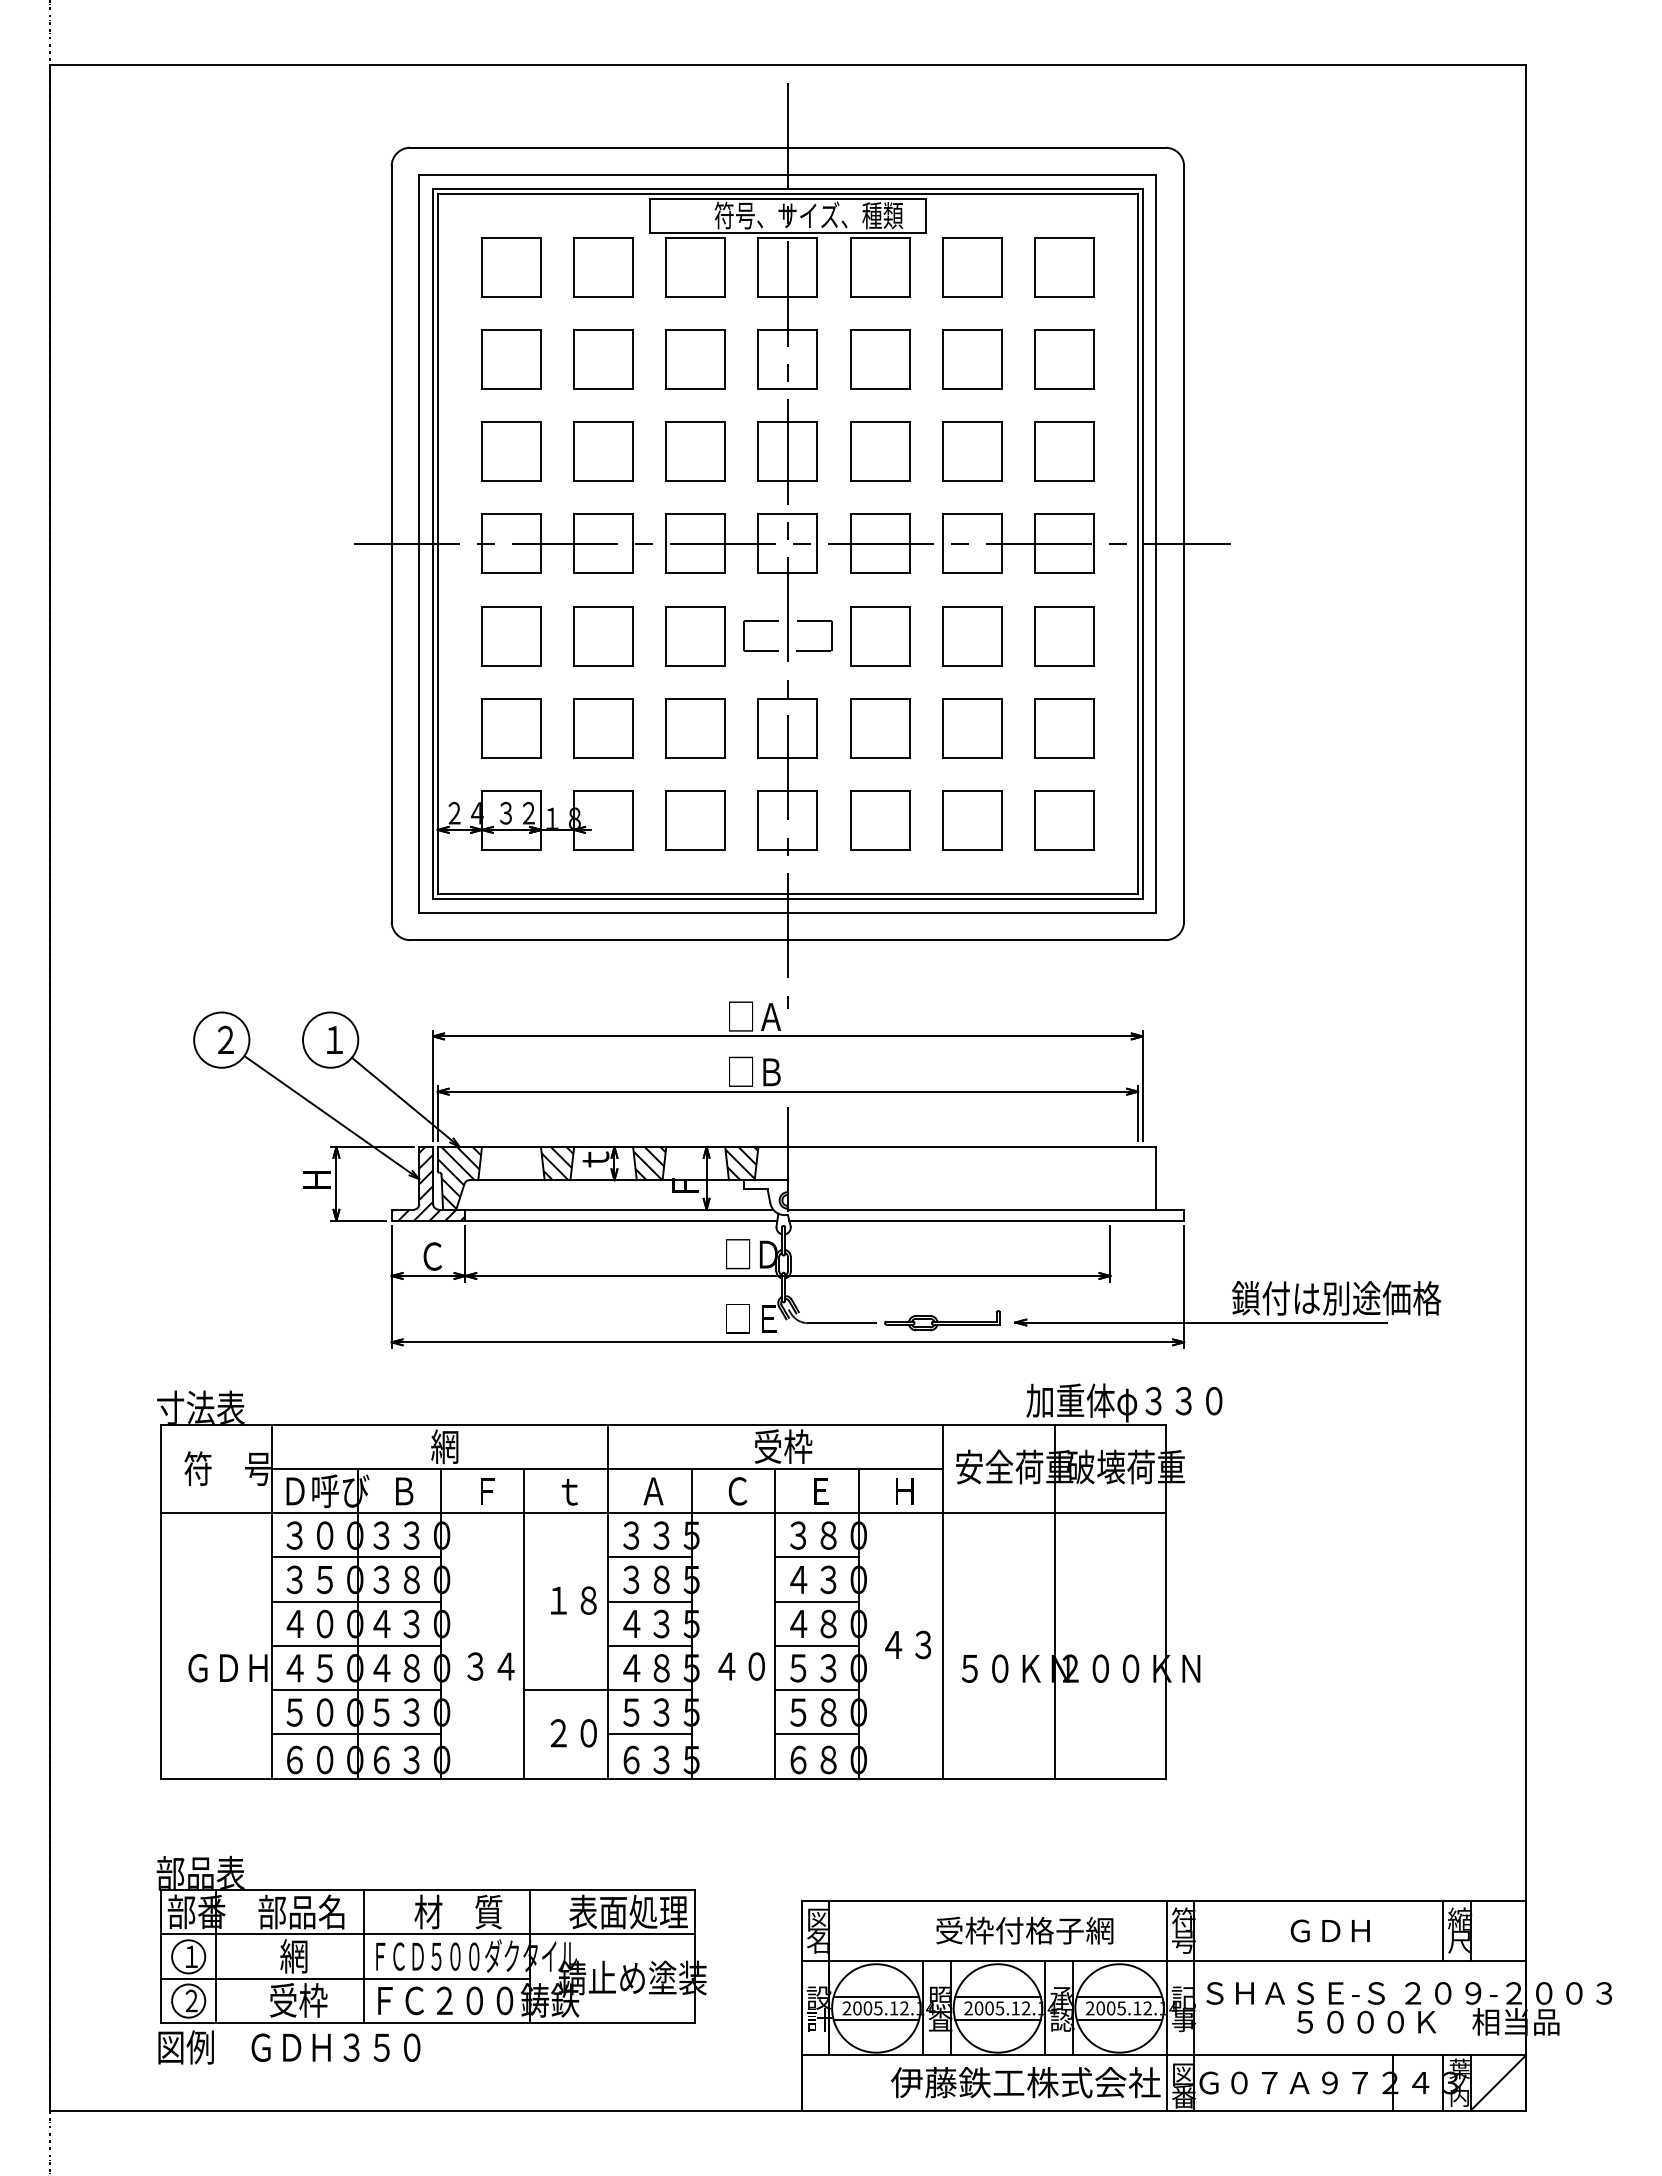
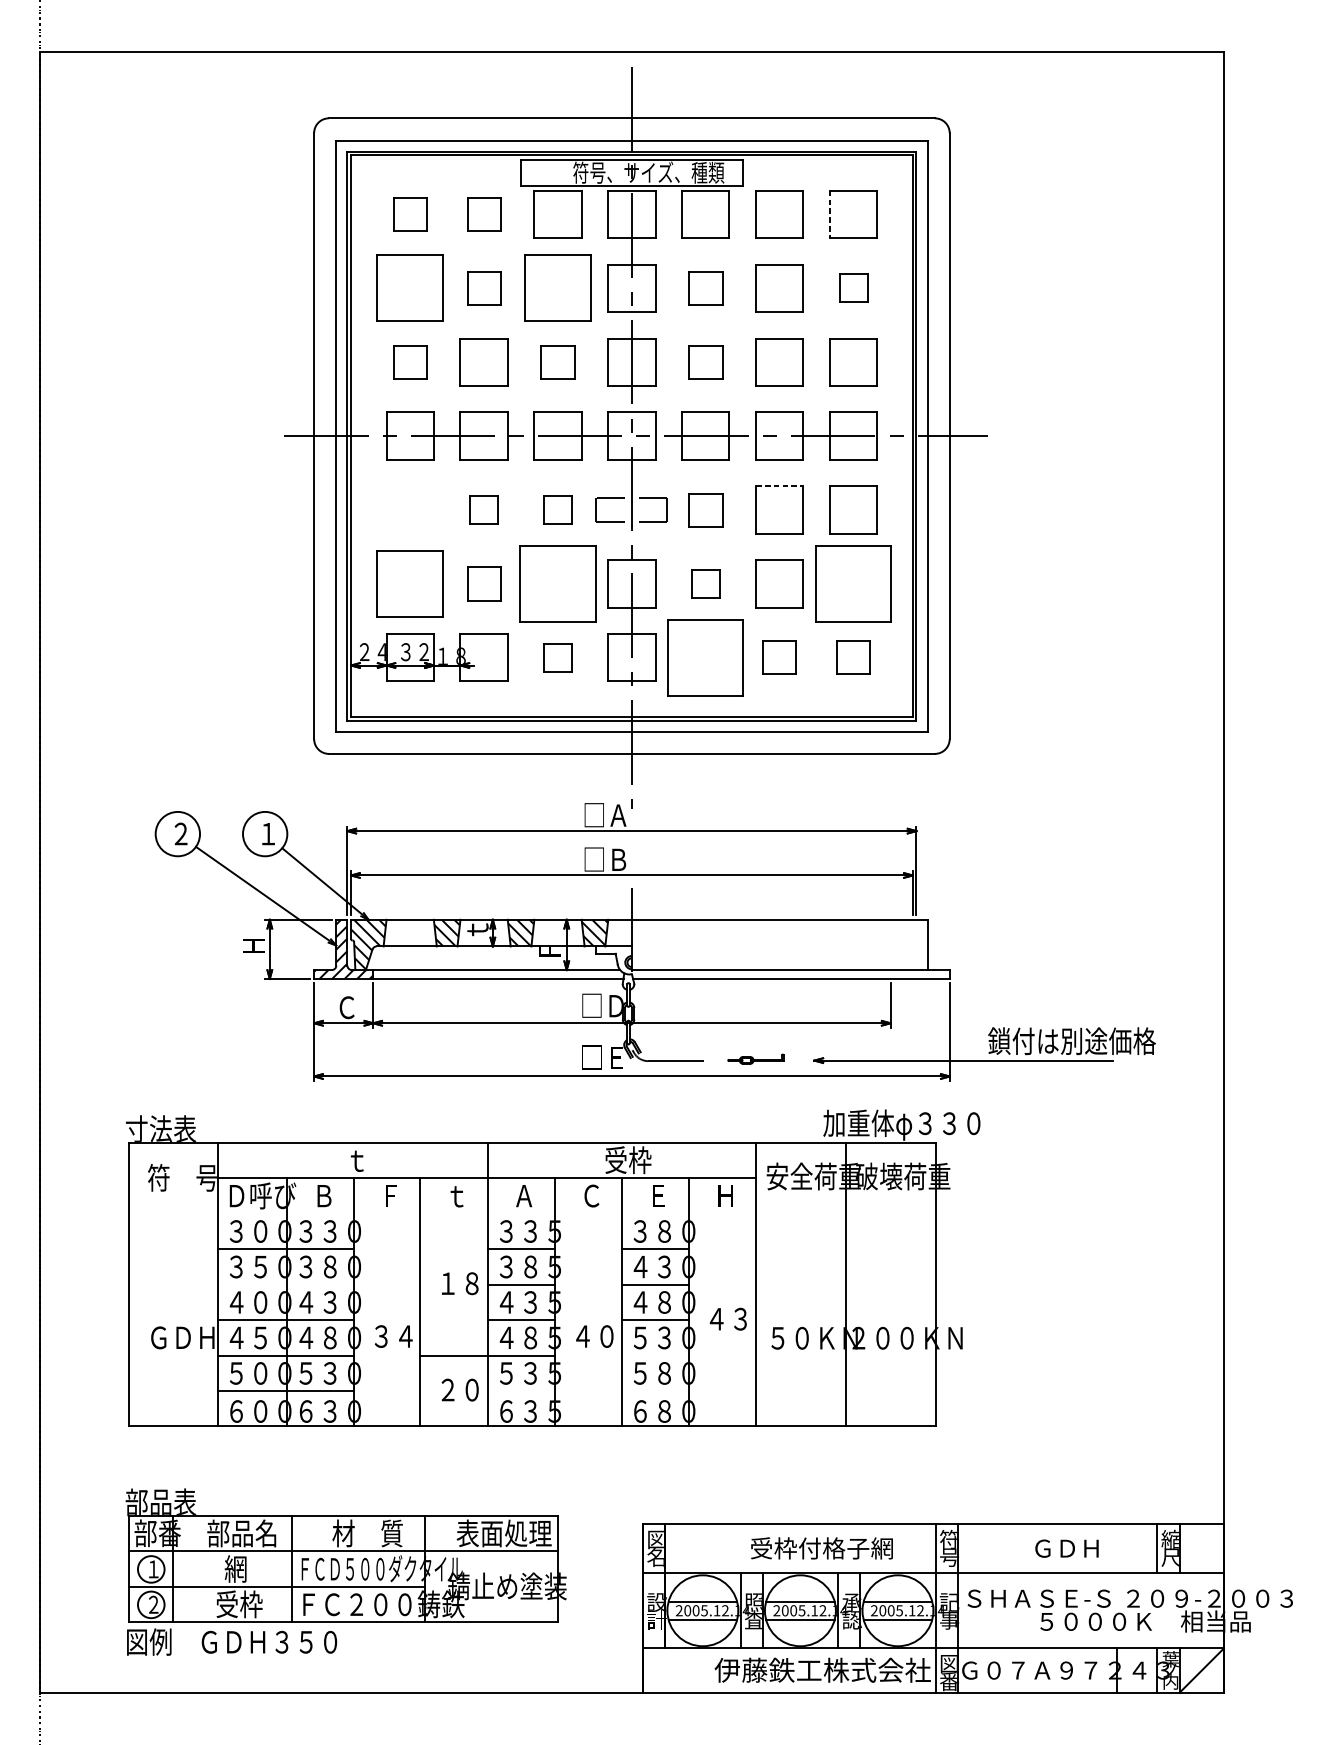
part: (511, 267) -> (410, 214), size x0.7
part: (603, 267) -> (484, 214), size x0.7
line: (1034, 268) -> (829, 215), solid -> dashed
part: (511, 359) -> (410, 288), size x1.4
part: (603, 359) -> (484, 288), size x0.7
part: (695, 359) -> (557, 288), size x1.4
part: (880, 359) -> (706, 288), size x0.7
part: (1064, 359) -> (853, 288), size x0.6
part: (511, 451) -> (410, 361), size x0.7
part: (695, 451) -> (557, 361), size x0.7
part: (880, 451) -> (706, 361), size x0.7
line: (972, 606) -> (779, 486), solid -> dashed
part: (511, 636) -> (410, 510), removed
part: (603, 636) -> (484, 510), size x0.6
part: (695, 636) -> (557, 510), size x0.6
part: (880, 636) -> (706, 510), size x0.7
part: (511, 728) -> (410, 584), size x1.4
part: (603, 728) -> (484, 584), size x0.7
part: (695, 728) -> (557, 584), size x1.6
part: (880, 728) -> (706, 584), size x0.6
part: (1064, 728) -> (853, 584), size x1.6
part: (695, 820) -> (557, 657), size x0.6
part: (880, 820) -> (706, 657), size x1.6
part: (972, 820) -> (779, 657), size x0.7
part: (1064, 820) -> (853, 657), size x0.7
part: (942, 1320) -> (755, 1058), size x0.6
text: (444, 1446) -> (356, 1160), 網 -> ｔ
line: (663, 1513) -> (532, 1213), removed
line: (356, 1601) -> (285, 1284), removed
line: (817, 1690) -> (655, 1355), removed
line: (650, 1734) -> (521, 1391), removed
line: (817, 1734) -> (655, 1391), removed

